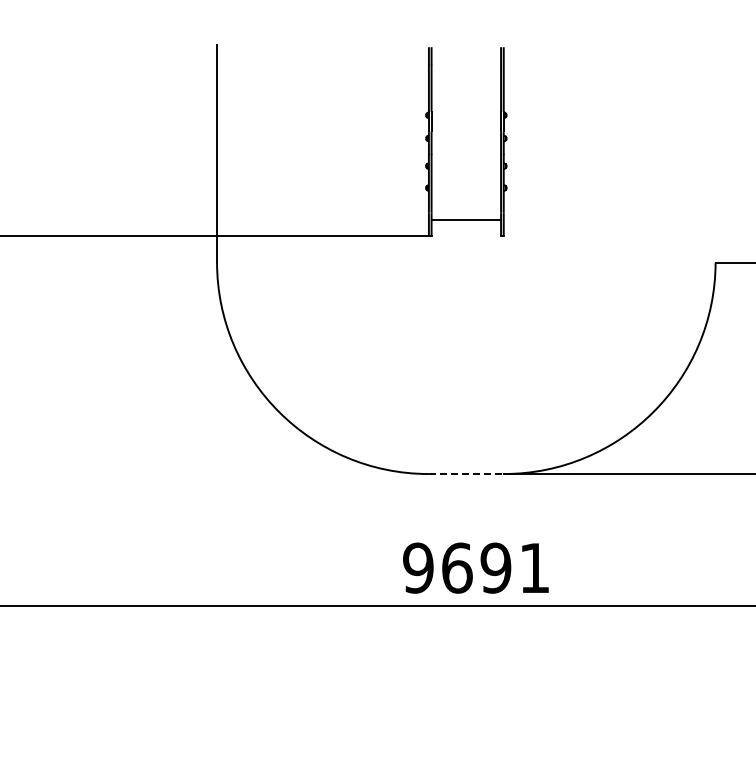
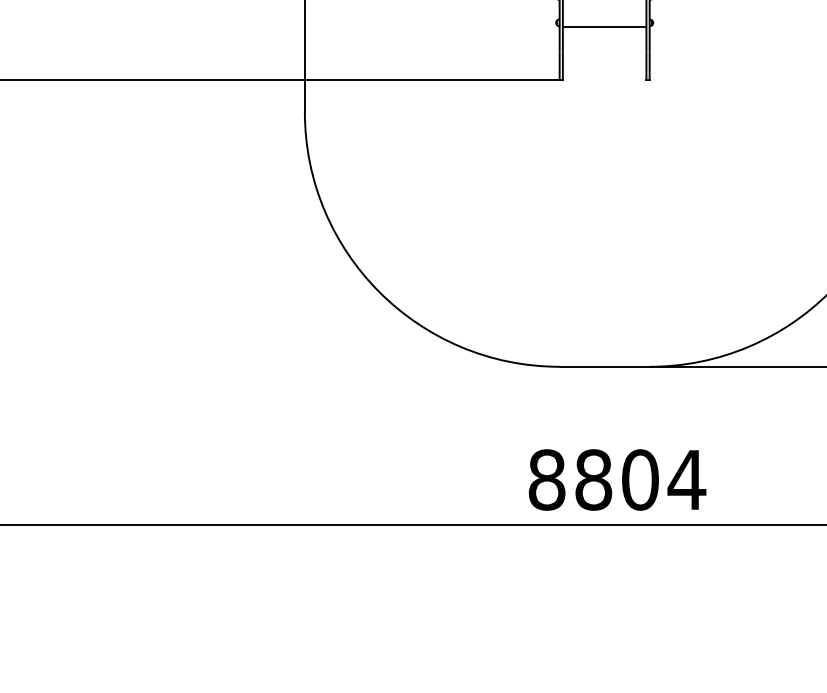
line: (466, 219) -> (604, 27), moved
line: (466, 474) -> (604, 367), dashed -> solid
text: (476, 567) -> (616, 479), 9691 -> 8804

